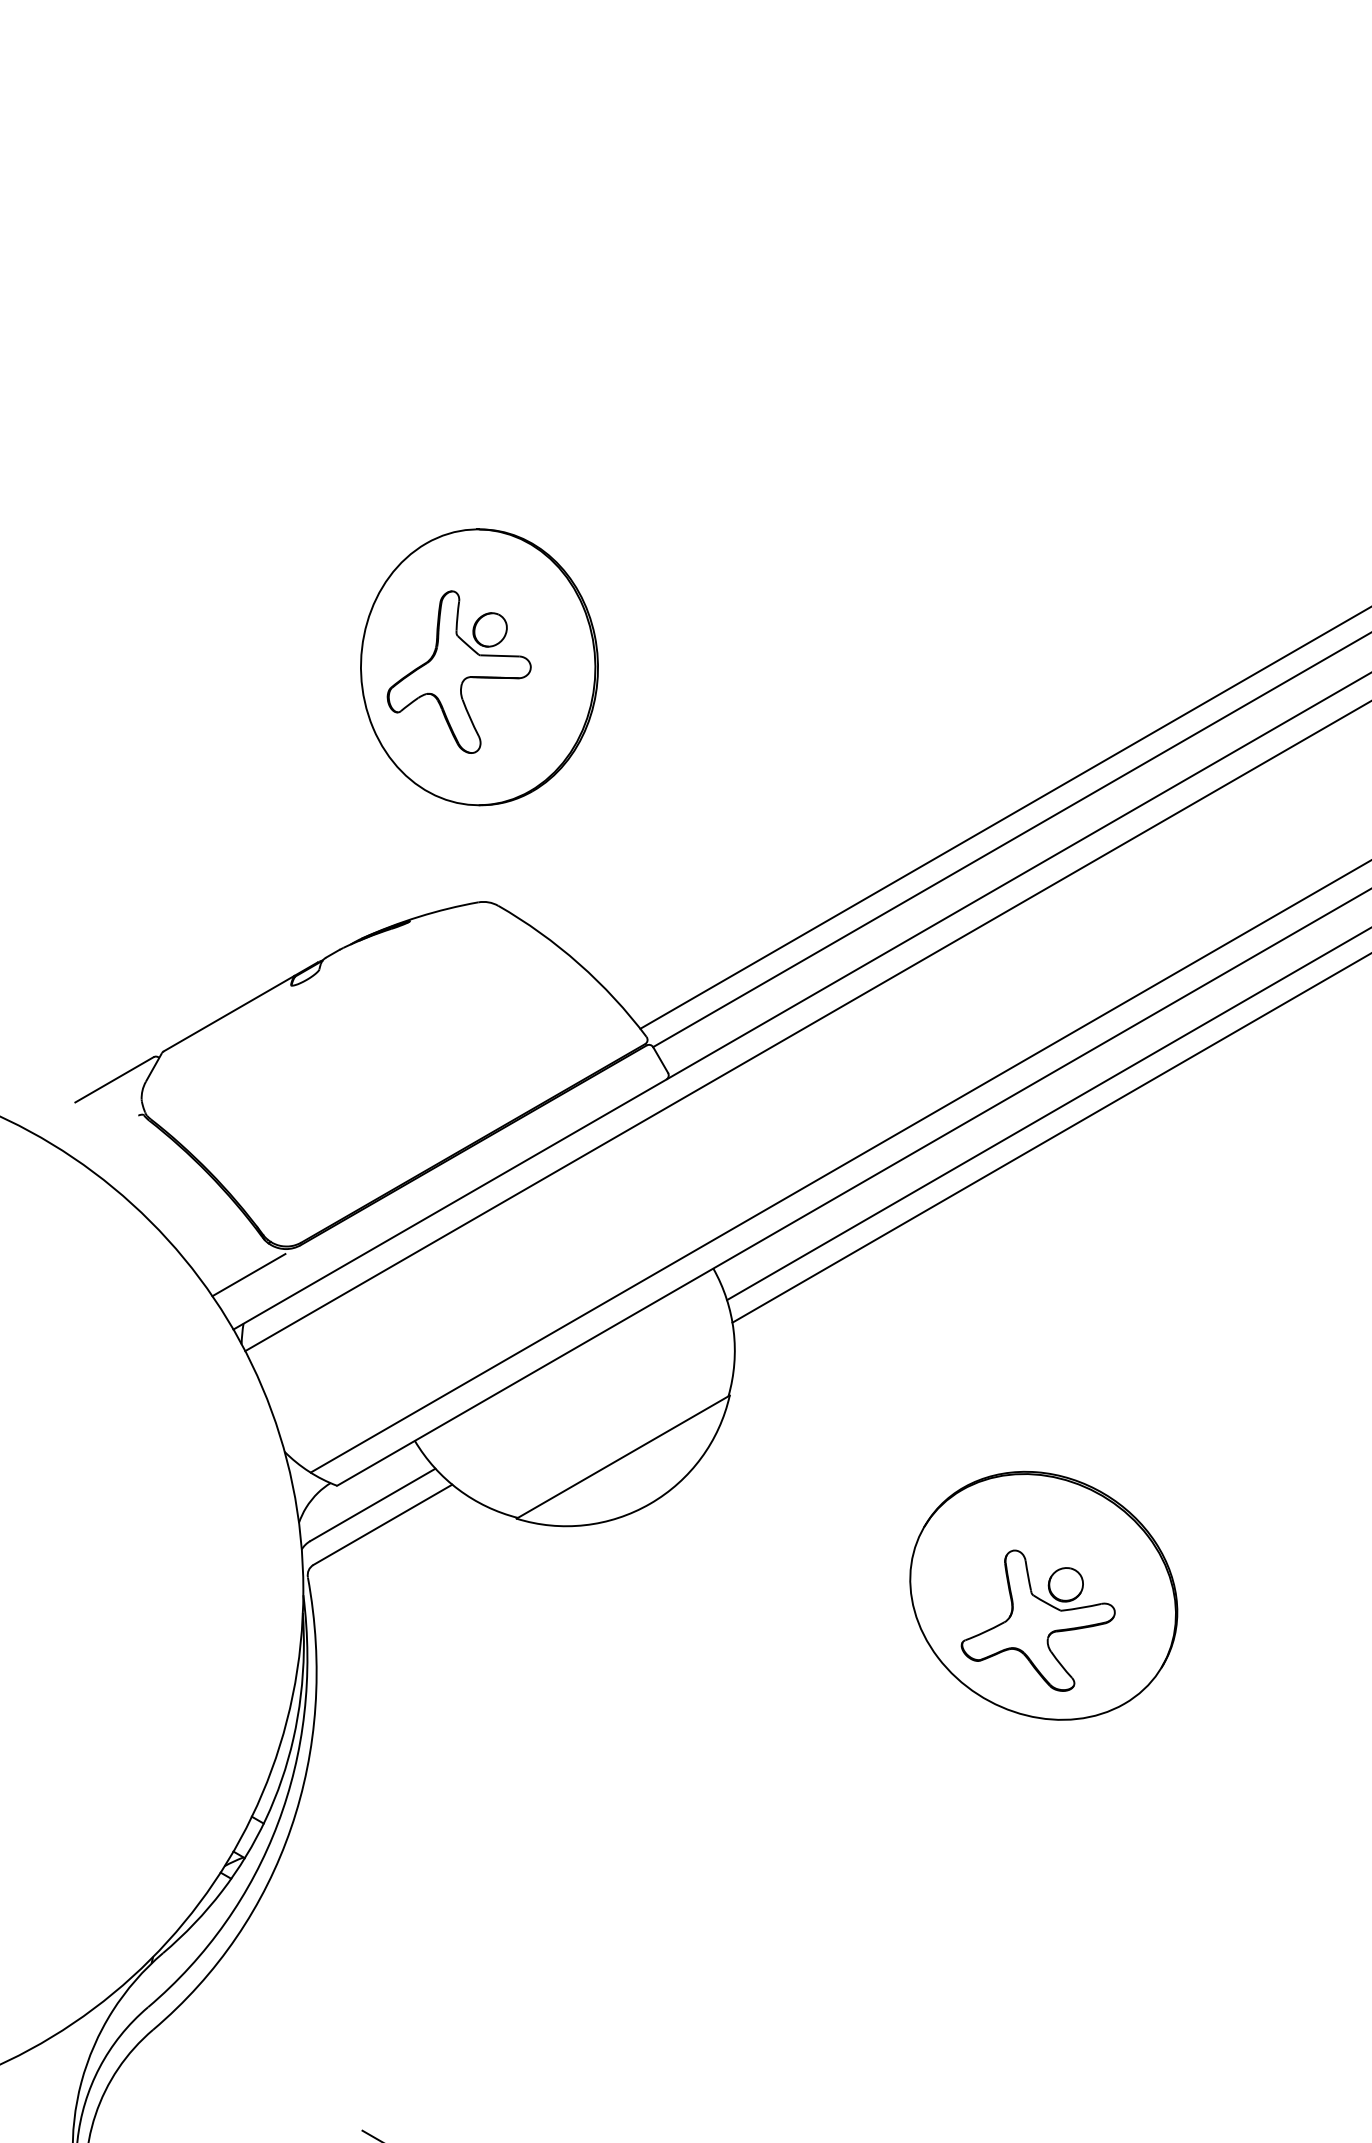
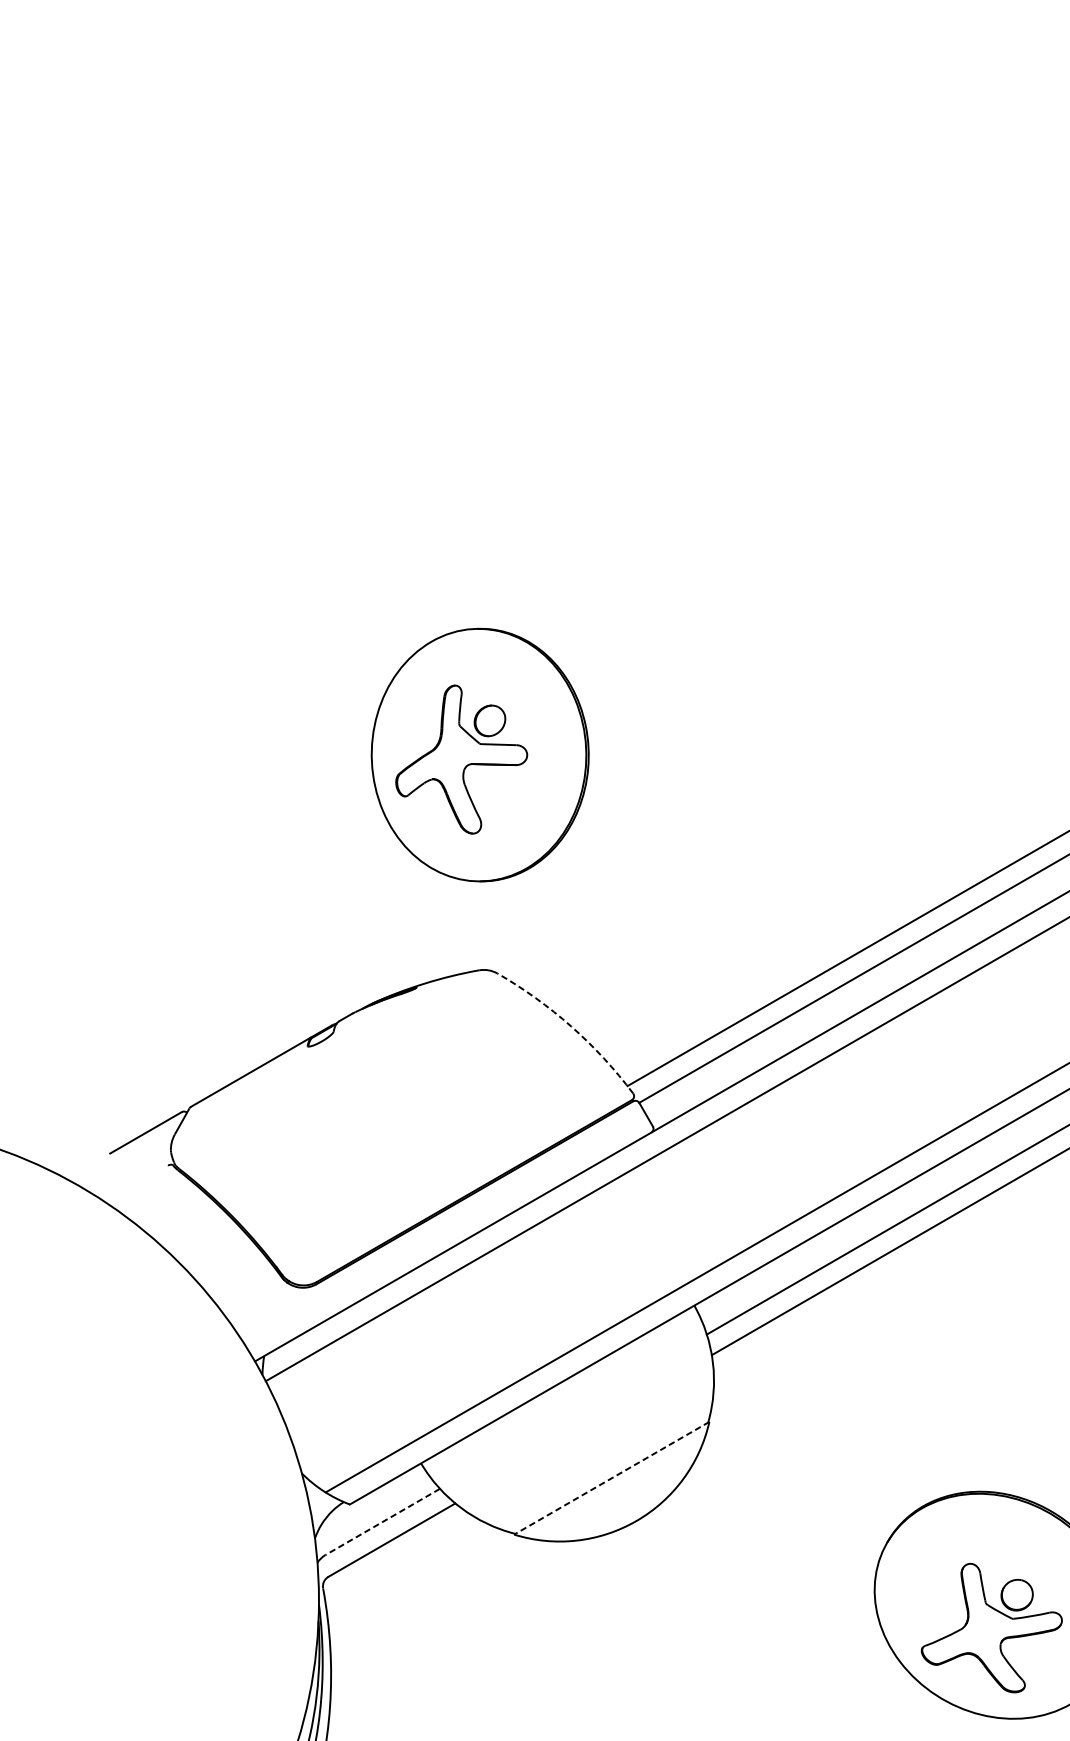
arc: (579, 963) -> (571, 1026), solid -> dashed
line: (248, 1275) -> (268, 1311), removed
line: (622, 1457) -> (611, 1478), solid -> dashed
line: (372, 1505) -> (382, 1522), solid -> dashed

